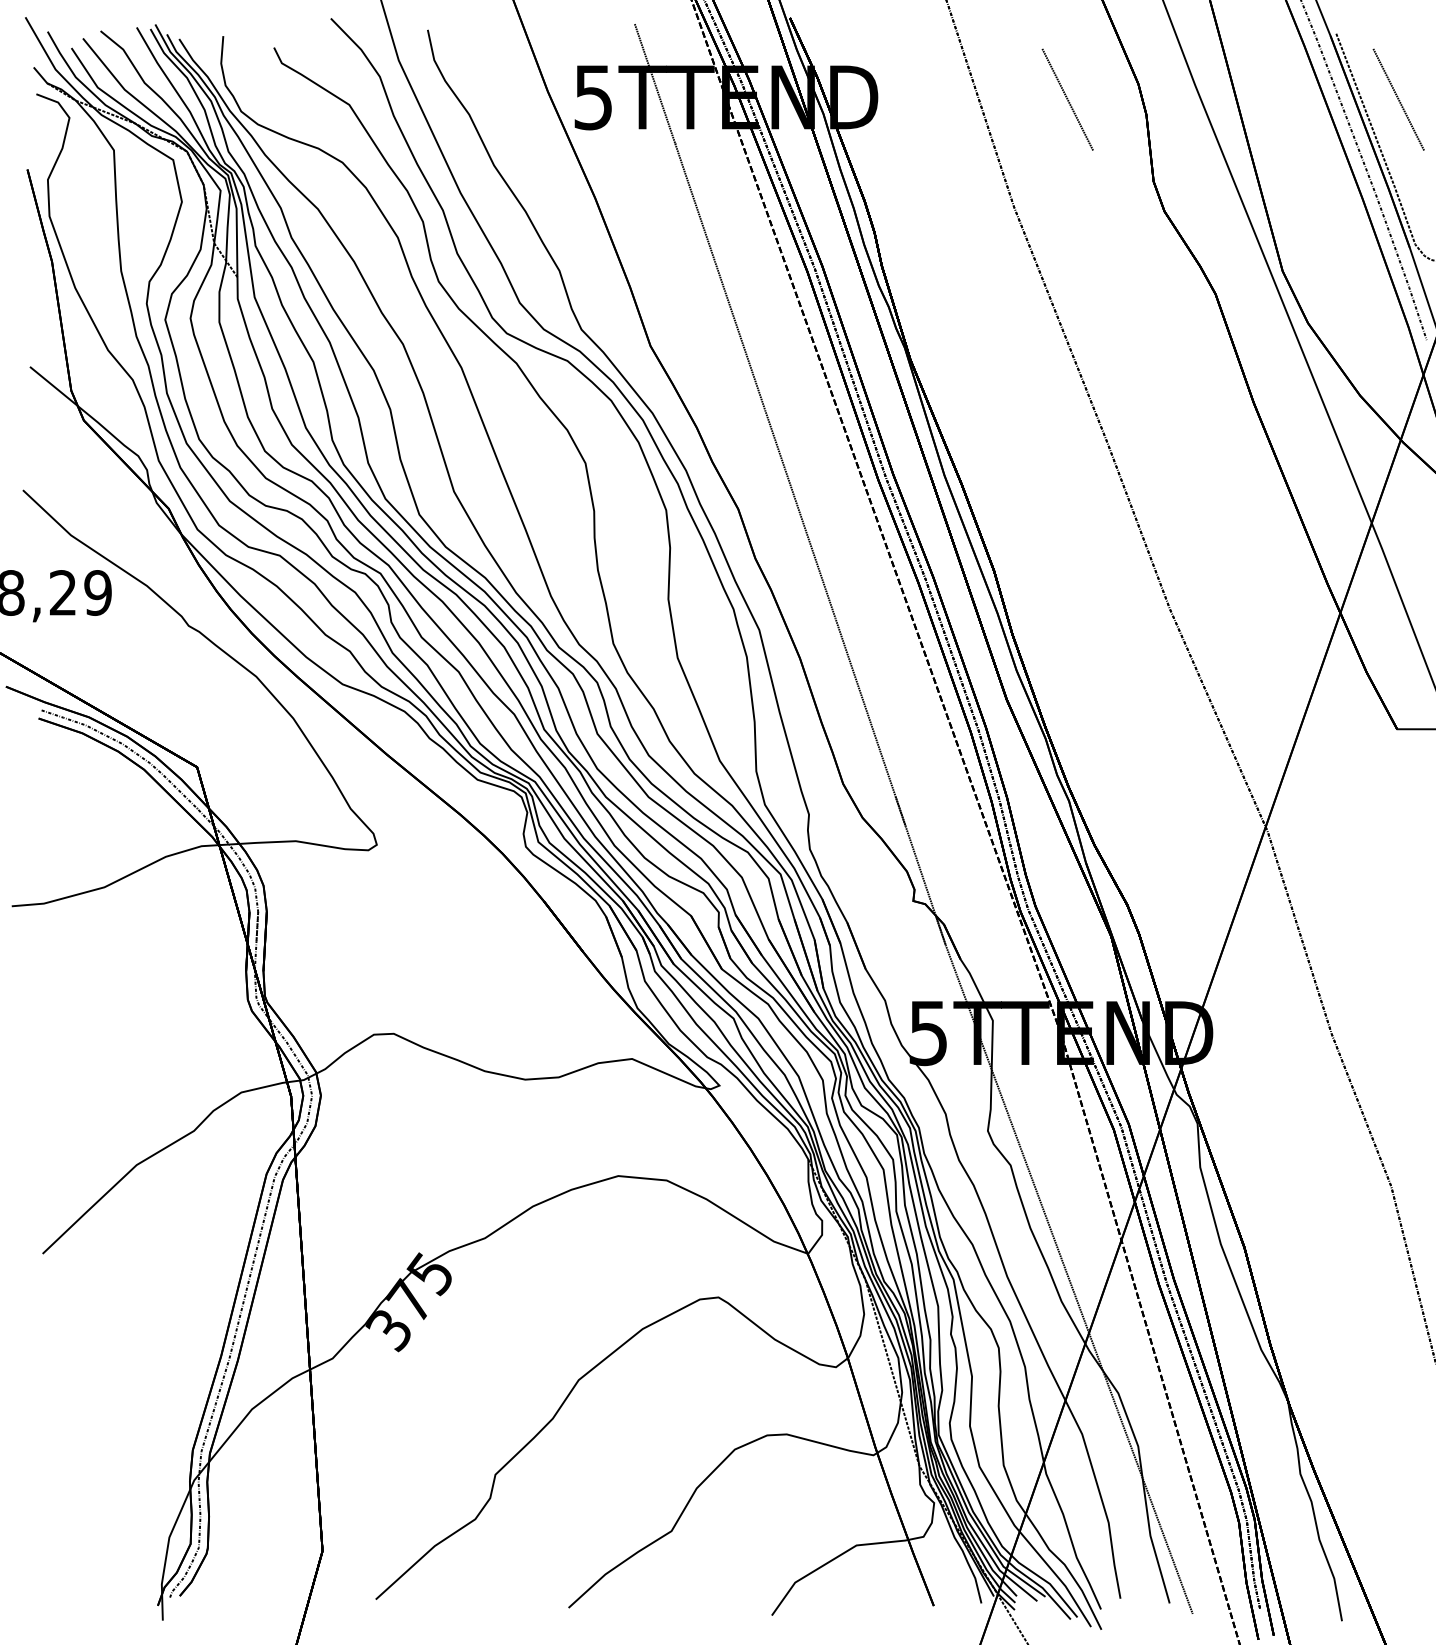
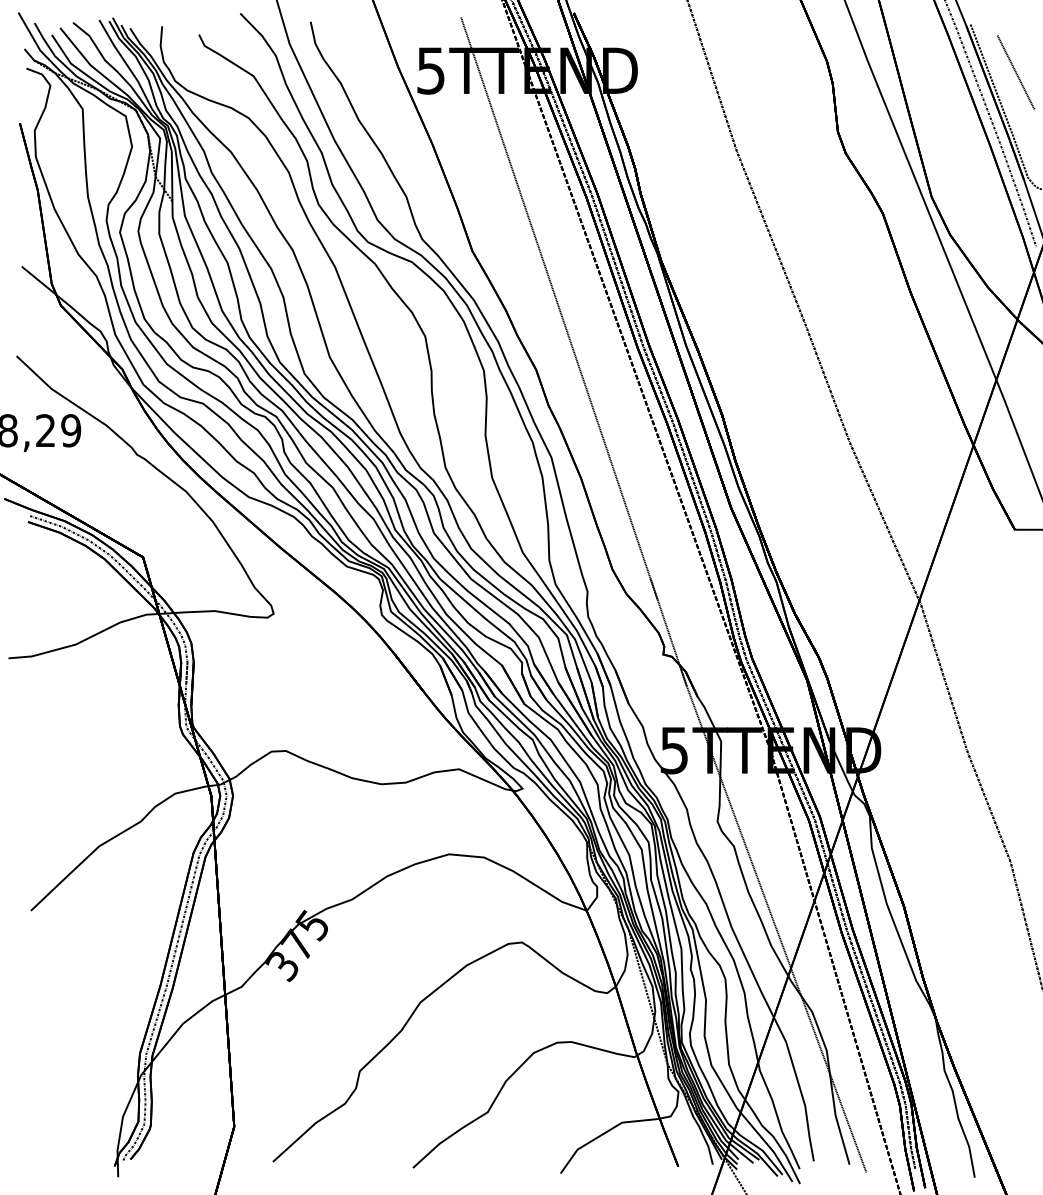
line: (1067, 99) -> (775, 72), removed

